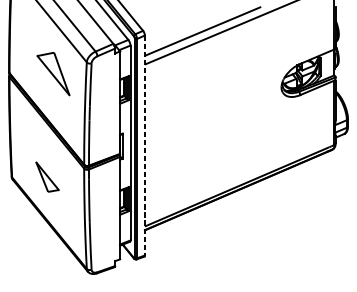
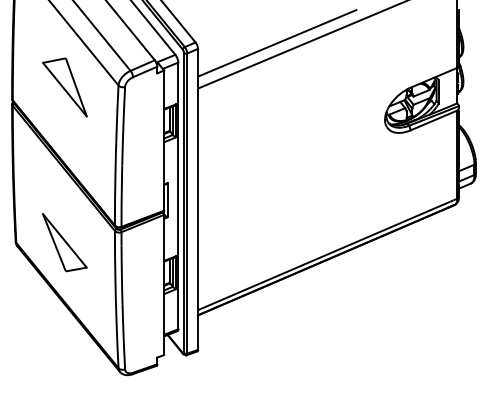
part: (53, 74) -> (64, 87), moved
line: (145, 145) -> (198, 199), dashed -> solid
part: (47, 177) -> (64, 242), size x1.43

